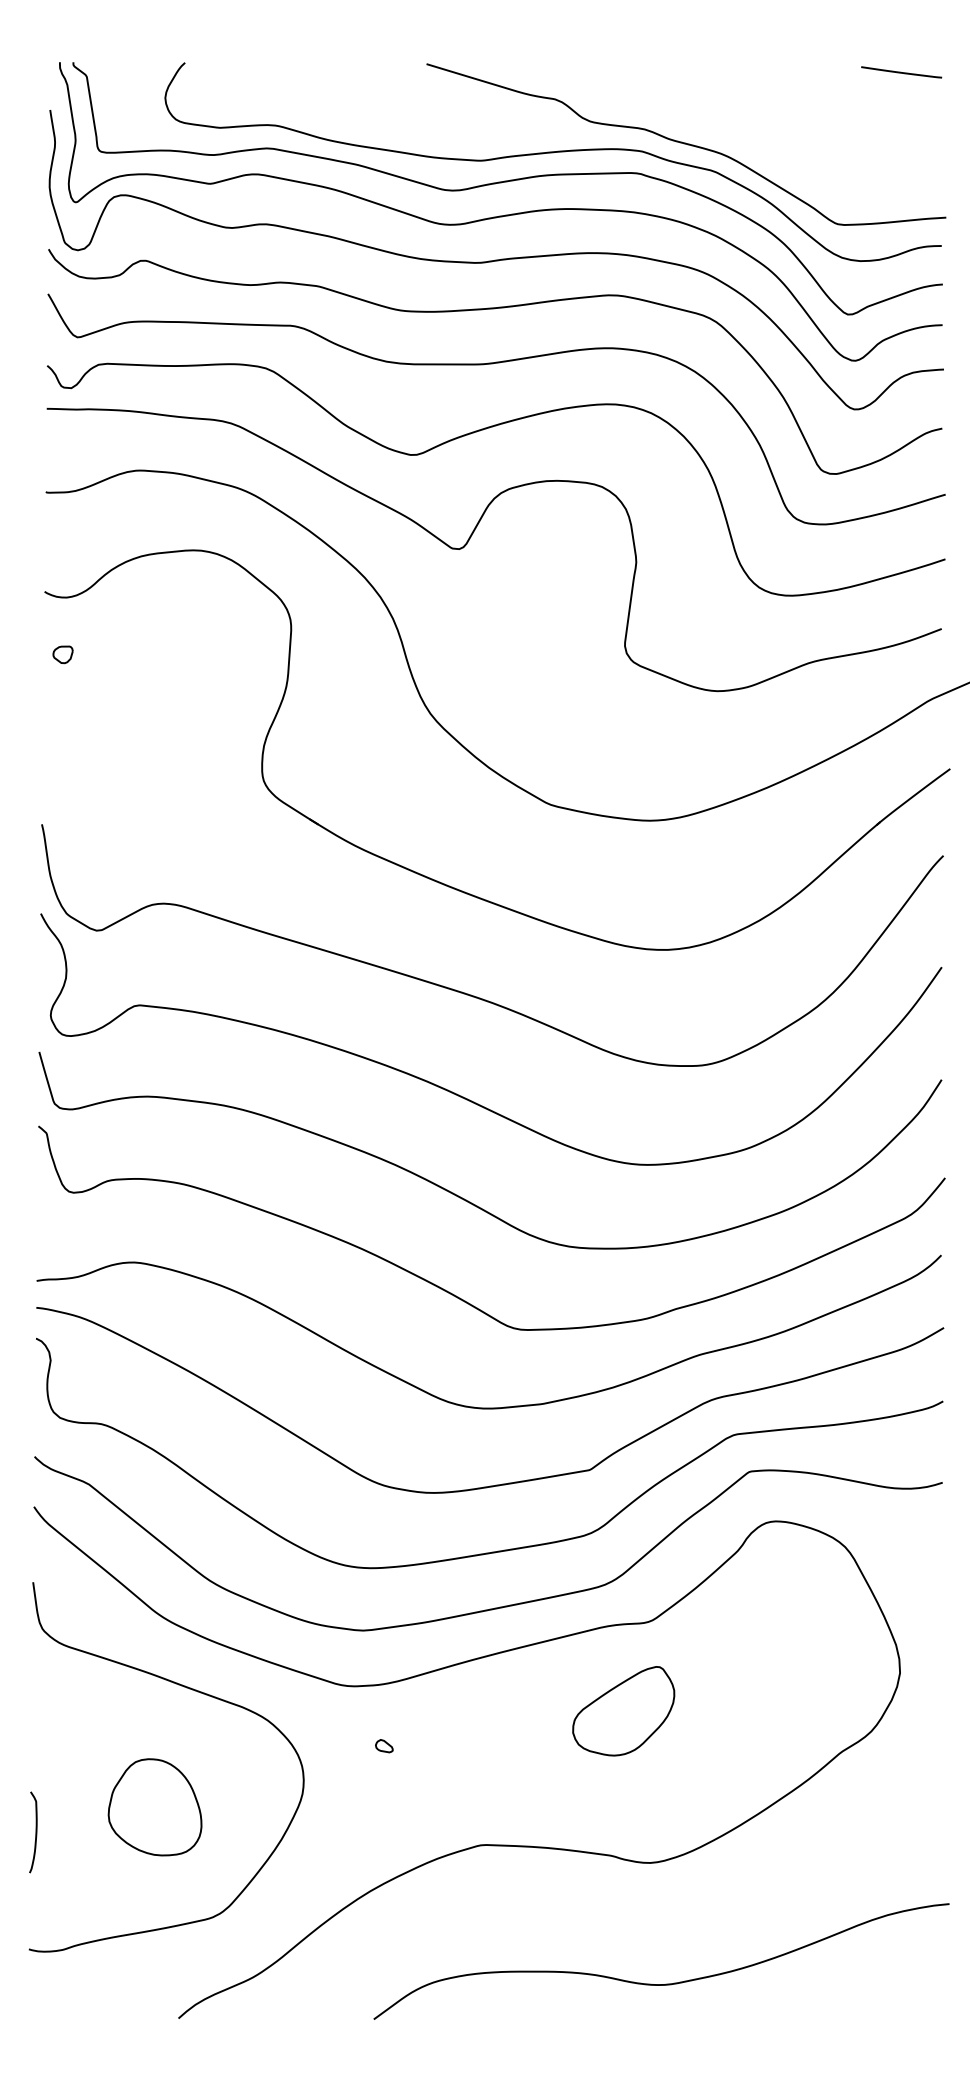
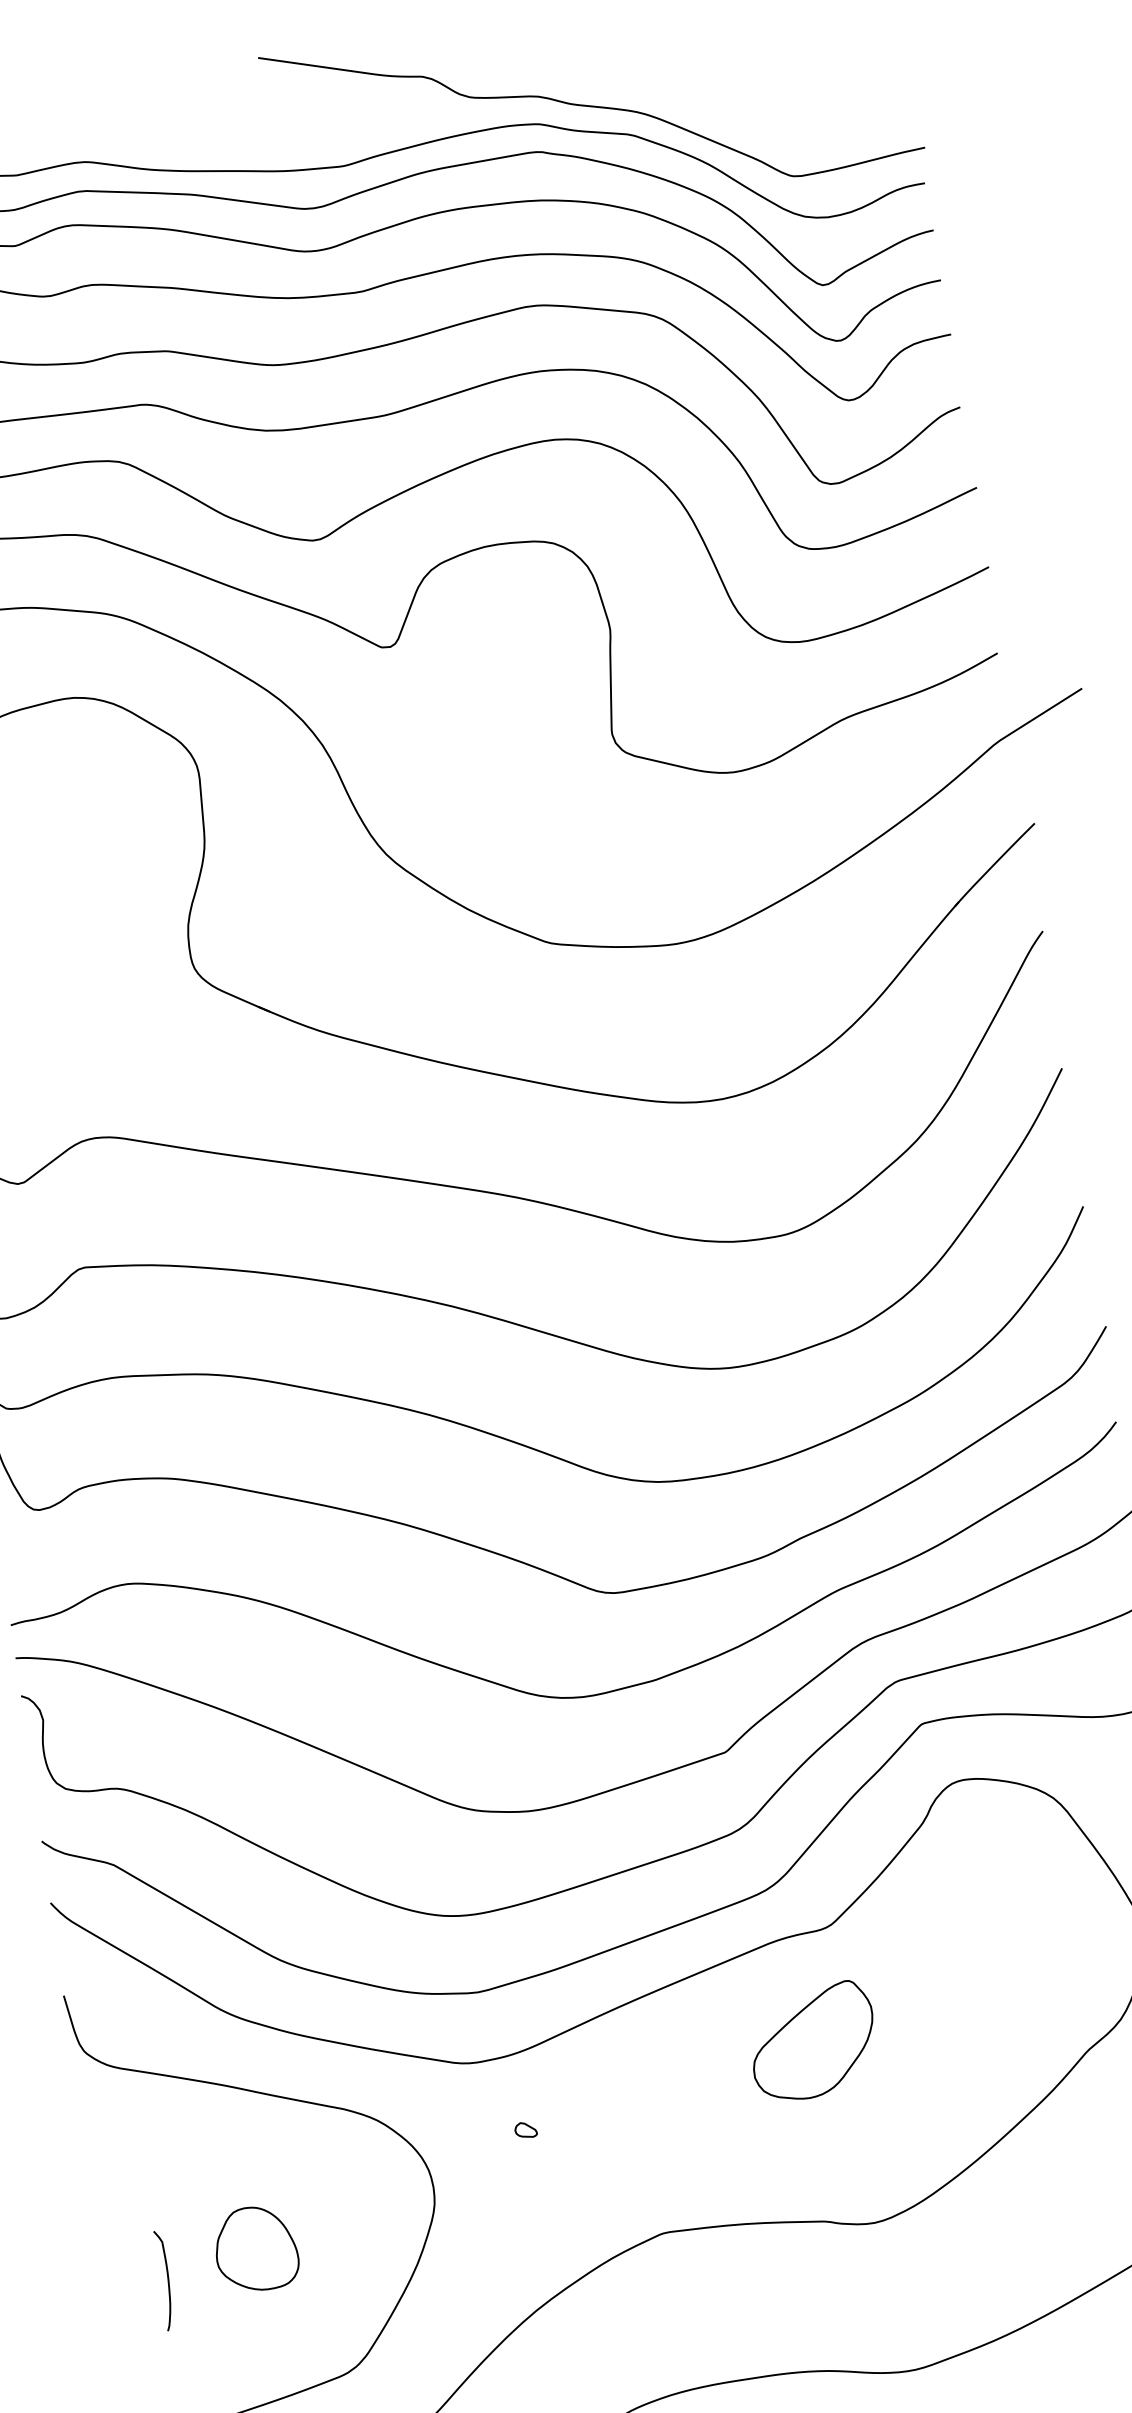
part: (154, 1807) -> (255, 2249), size x0.7
curve: (35, 1832) -> (167, 2280), moved

